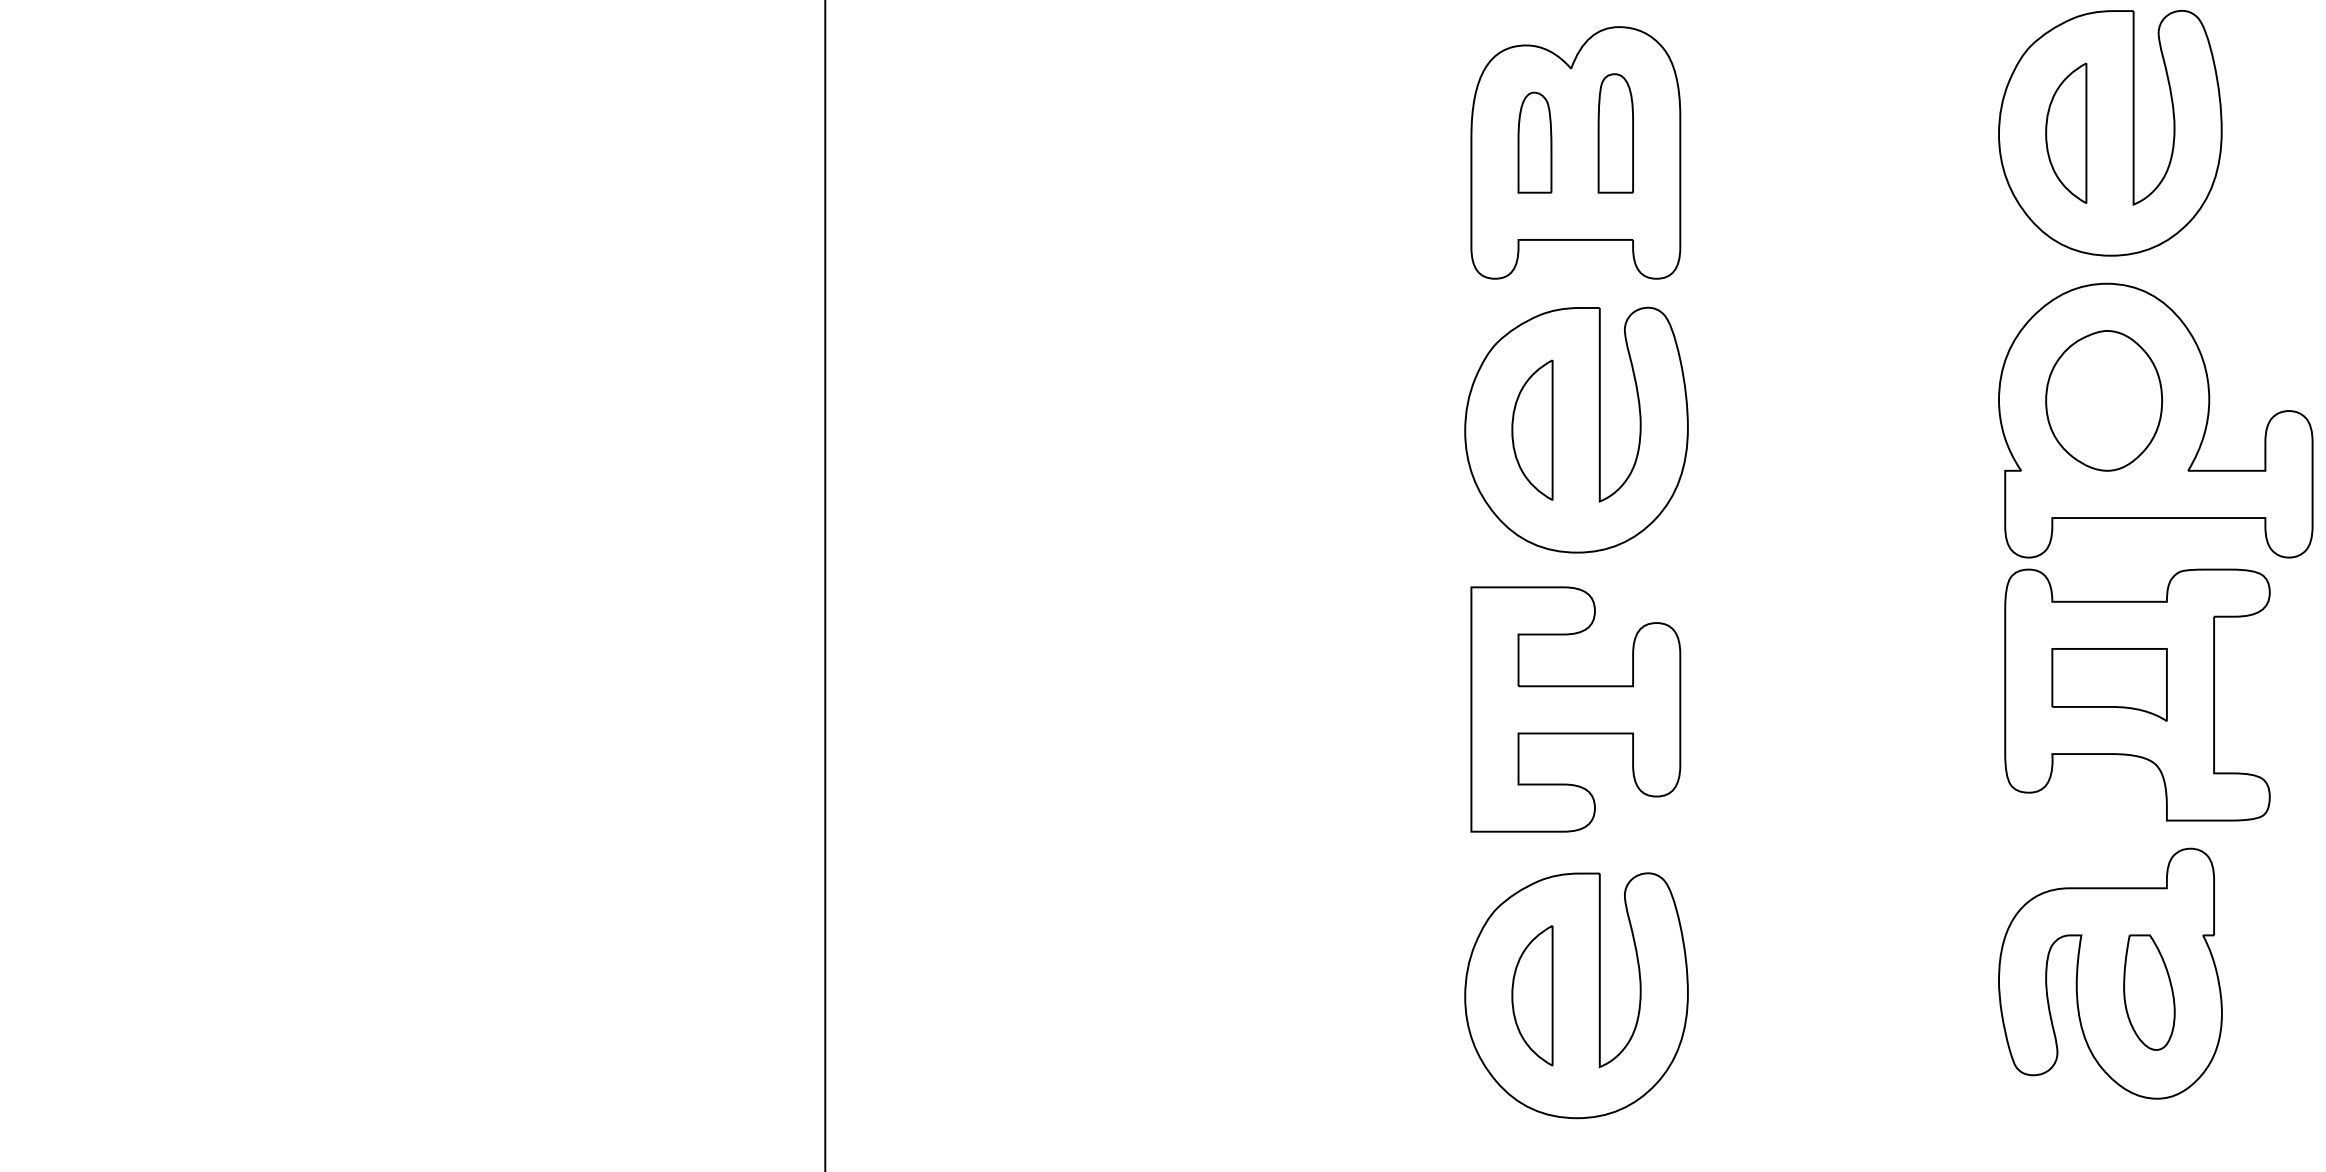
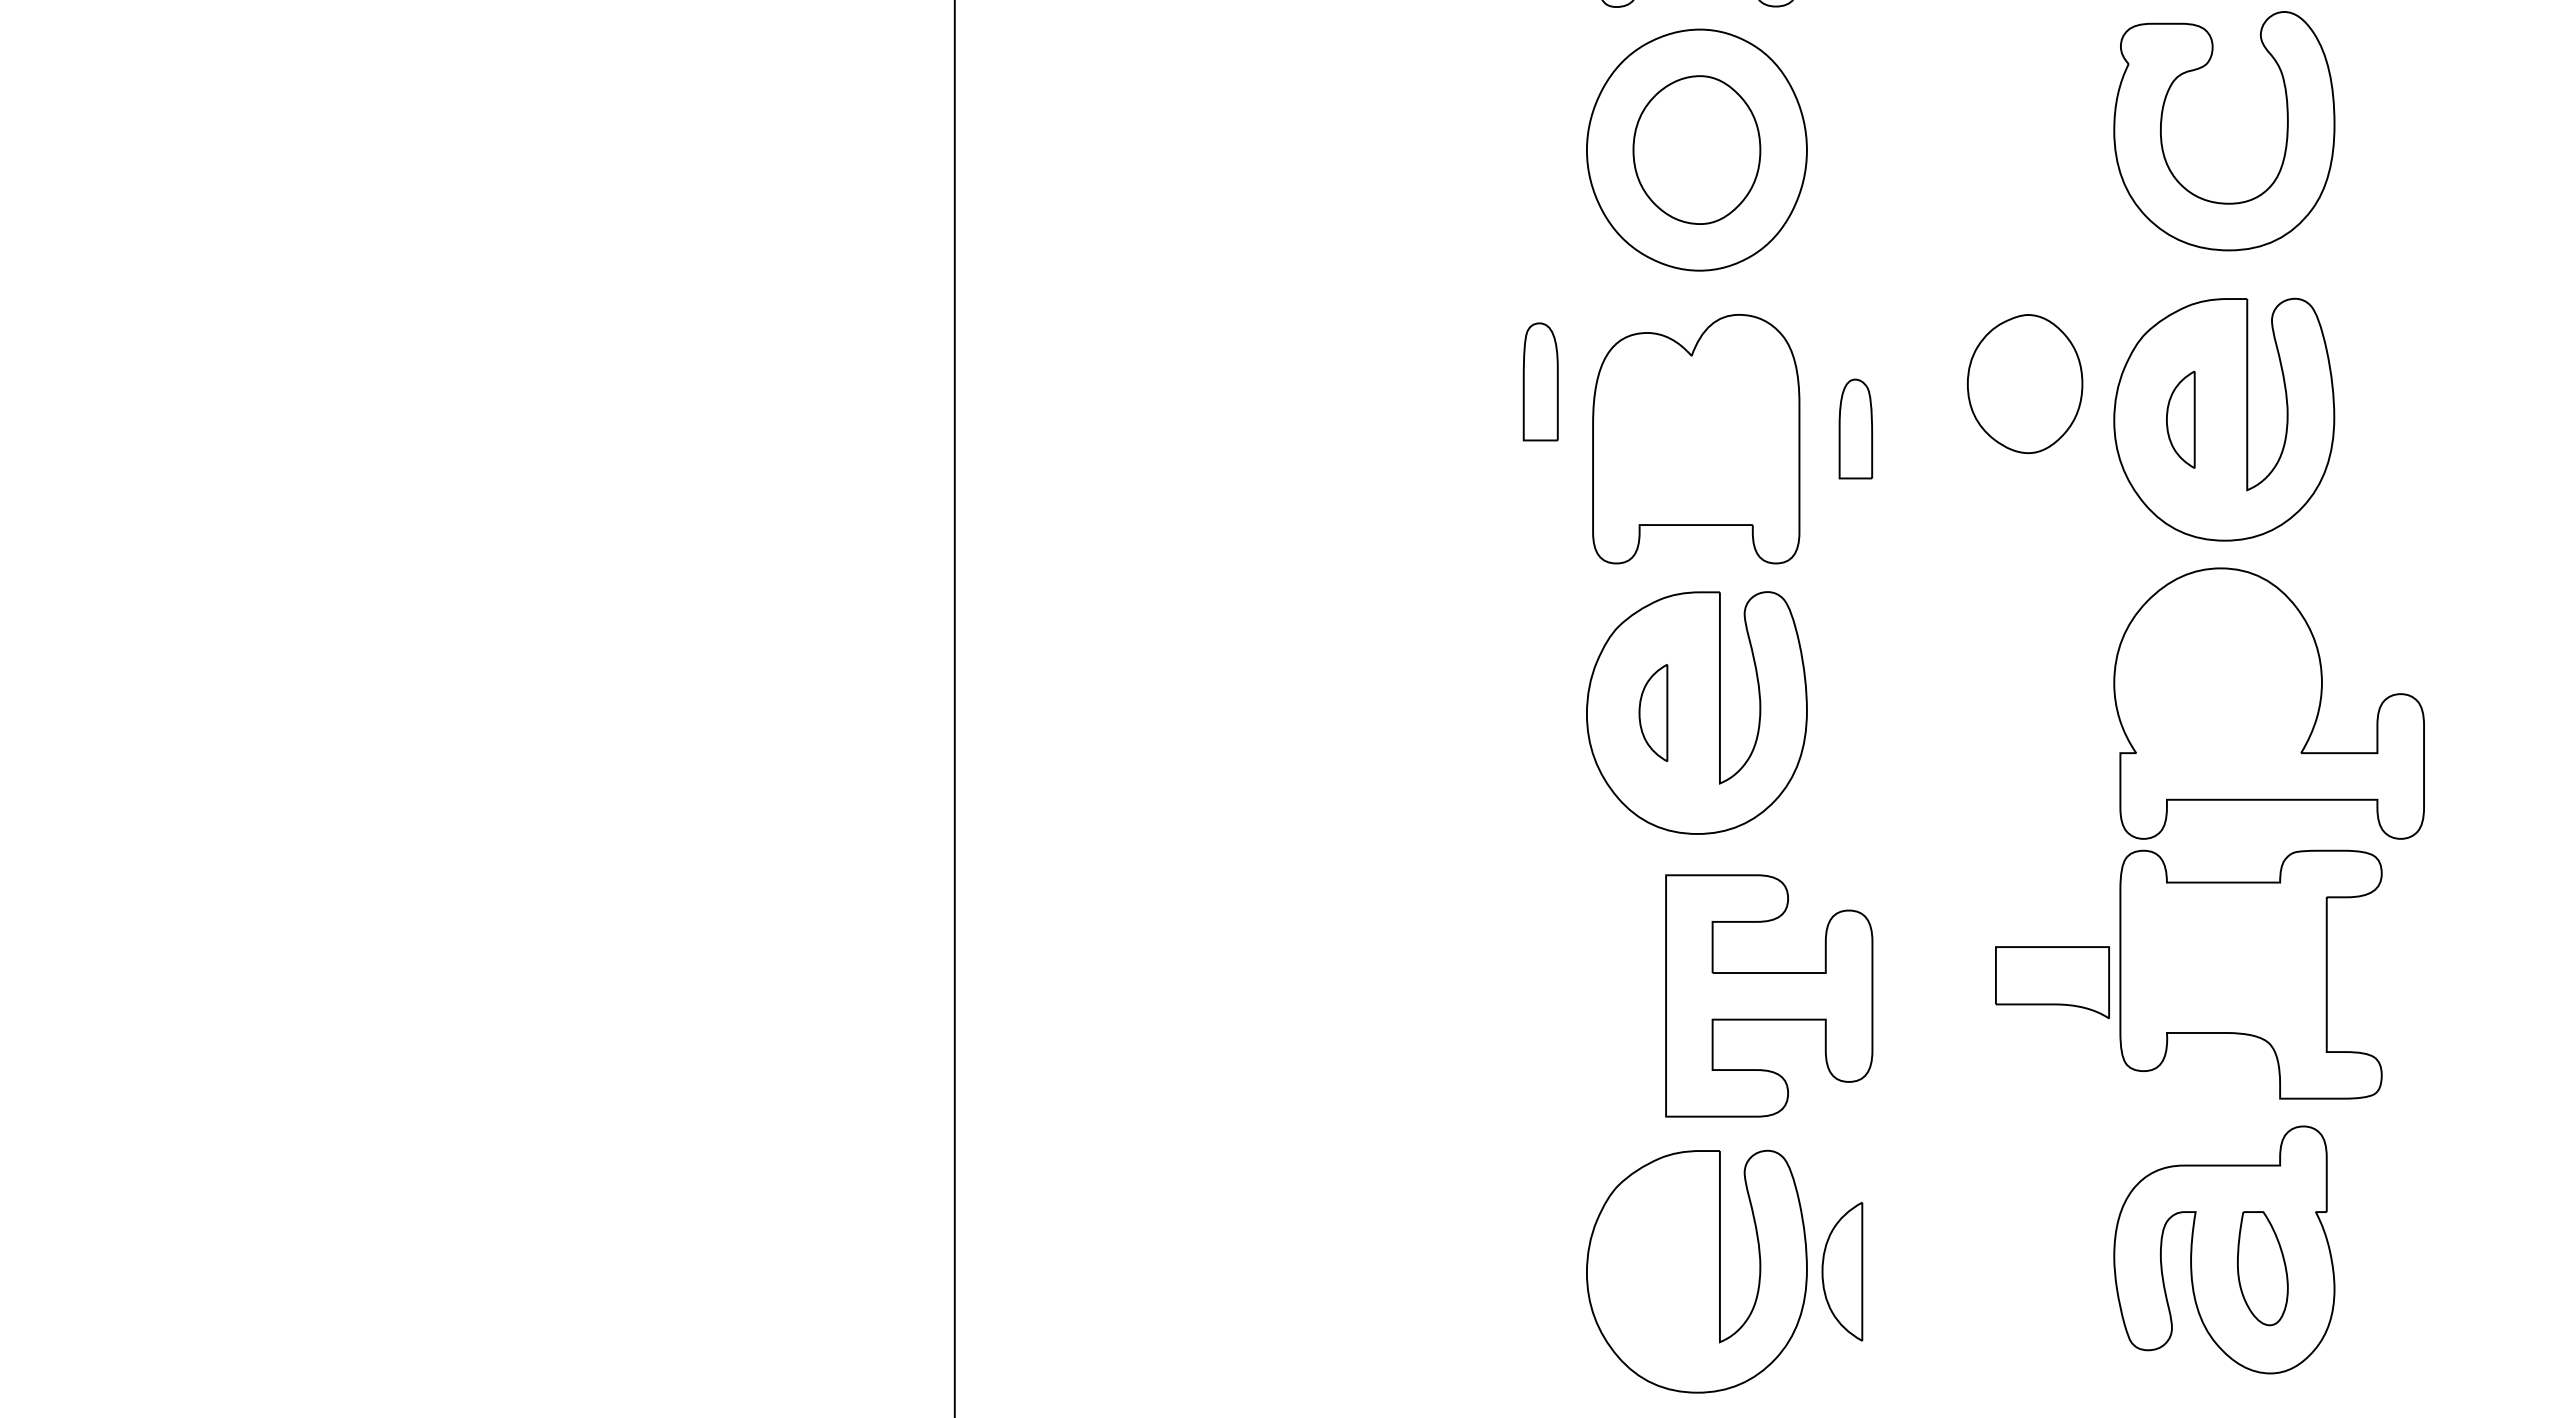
part: (1615, 133) -> (1540, 381), moved
part: (2066, 133) -> (2180, 419), size x0.7
part: (1534, 142) -> (1855, 428), moved
part: (2104, 401) -> (2025, 384), moved
part: (1532, 429) -> (1653, 712), size x0.7
part: (2109, 684) -> (2052, 982), moved
part: (1576, 709) -> (1769, 995), moved
part: (1532, 995) -> (1842, 1271), moved

